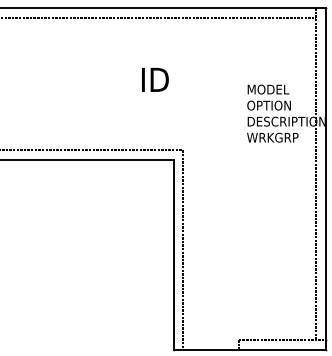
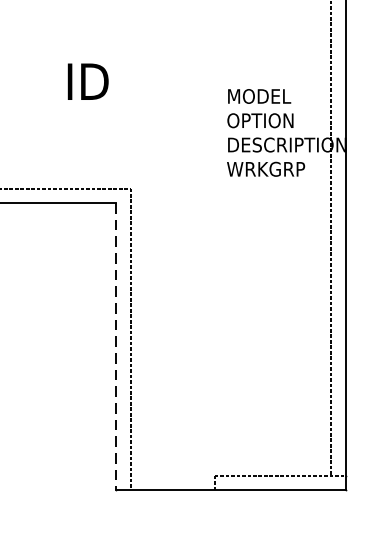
line: (173, 254) -> (115, 346), solid -> dashed

